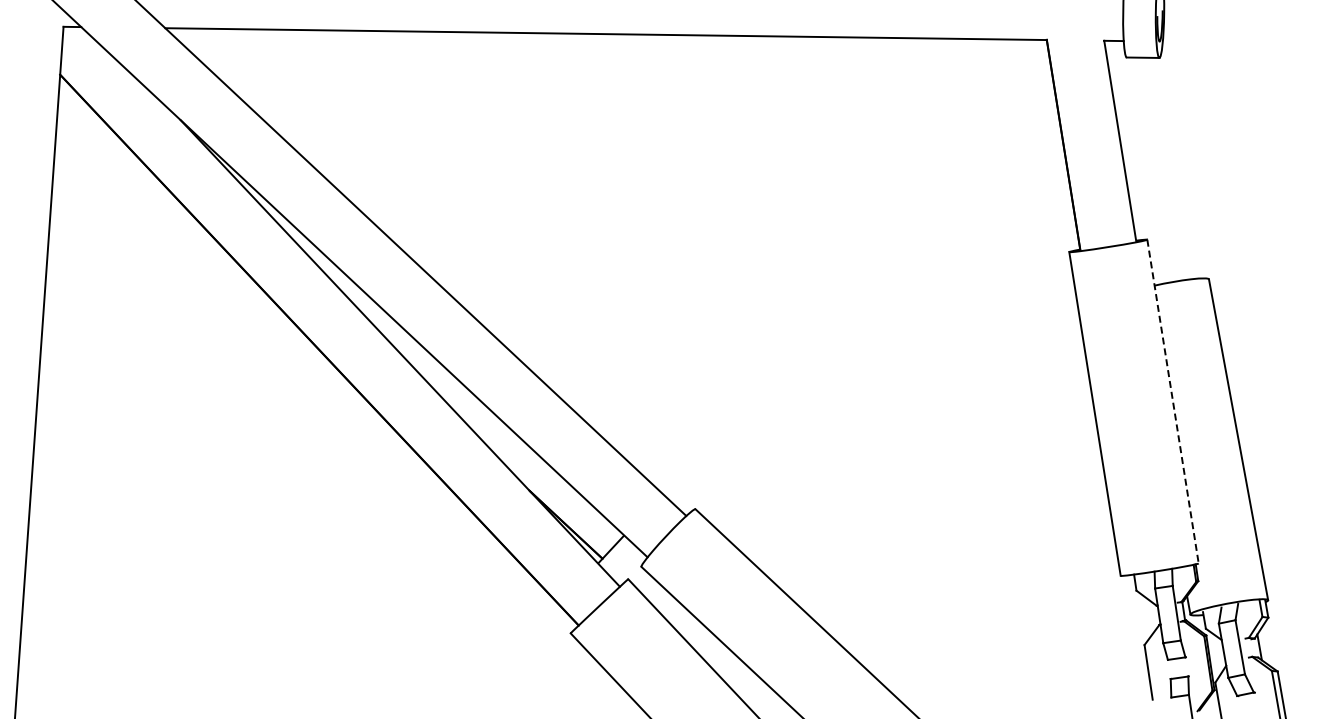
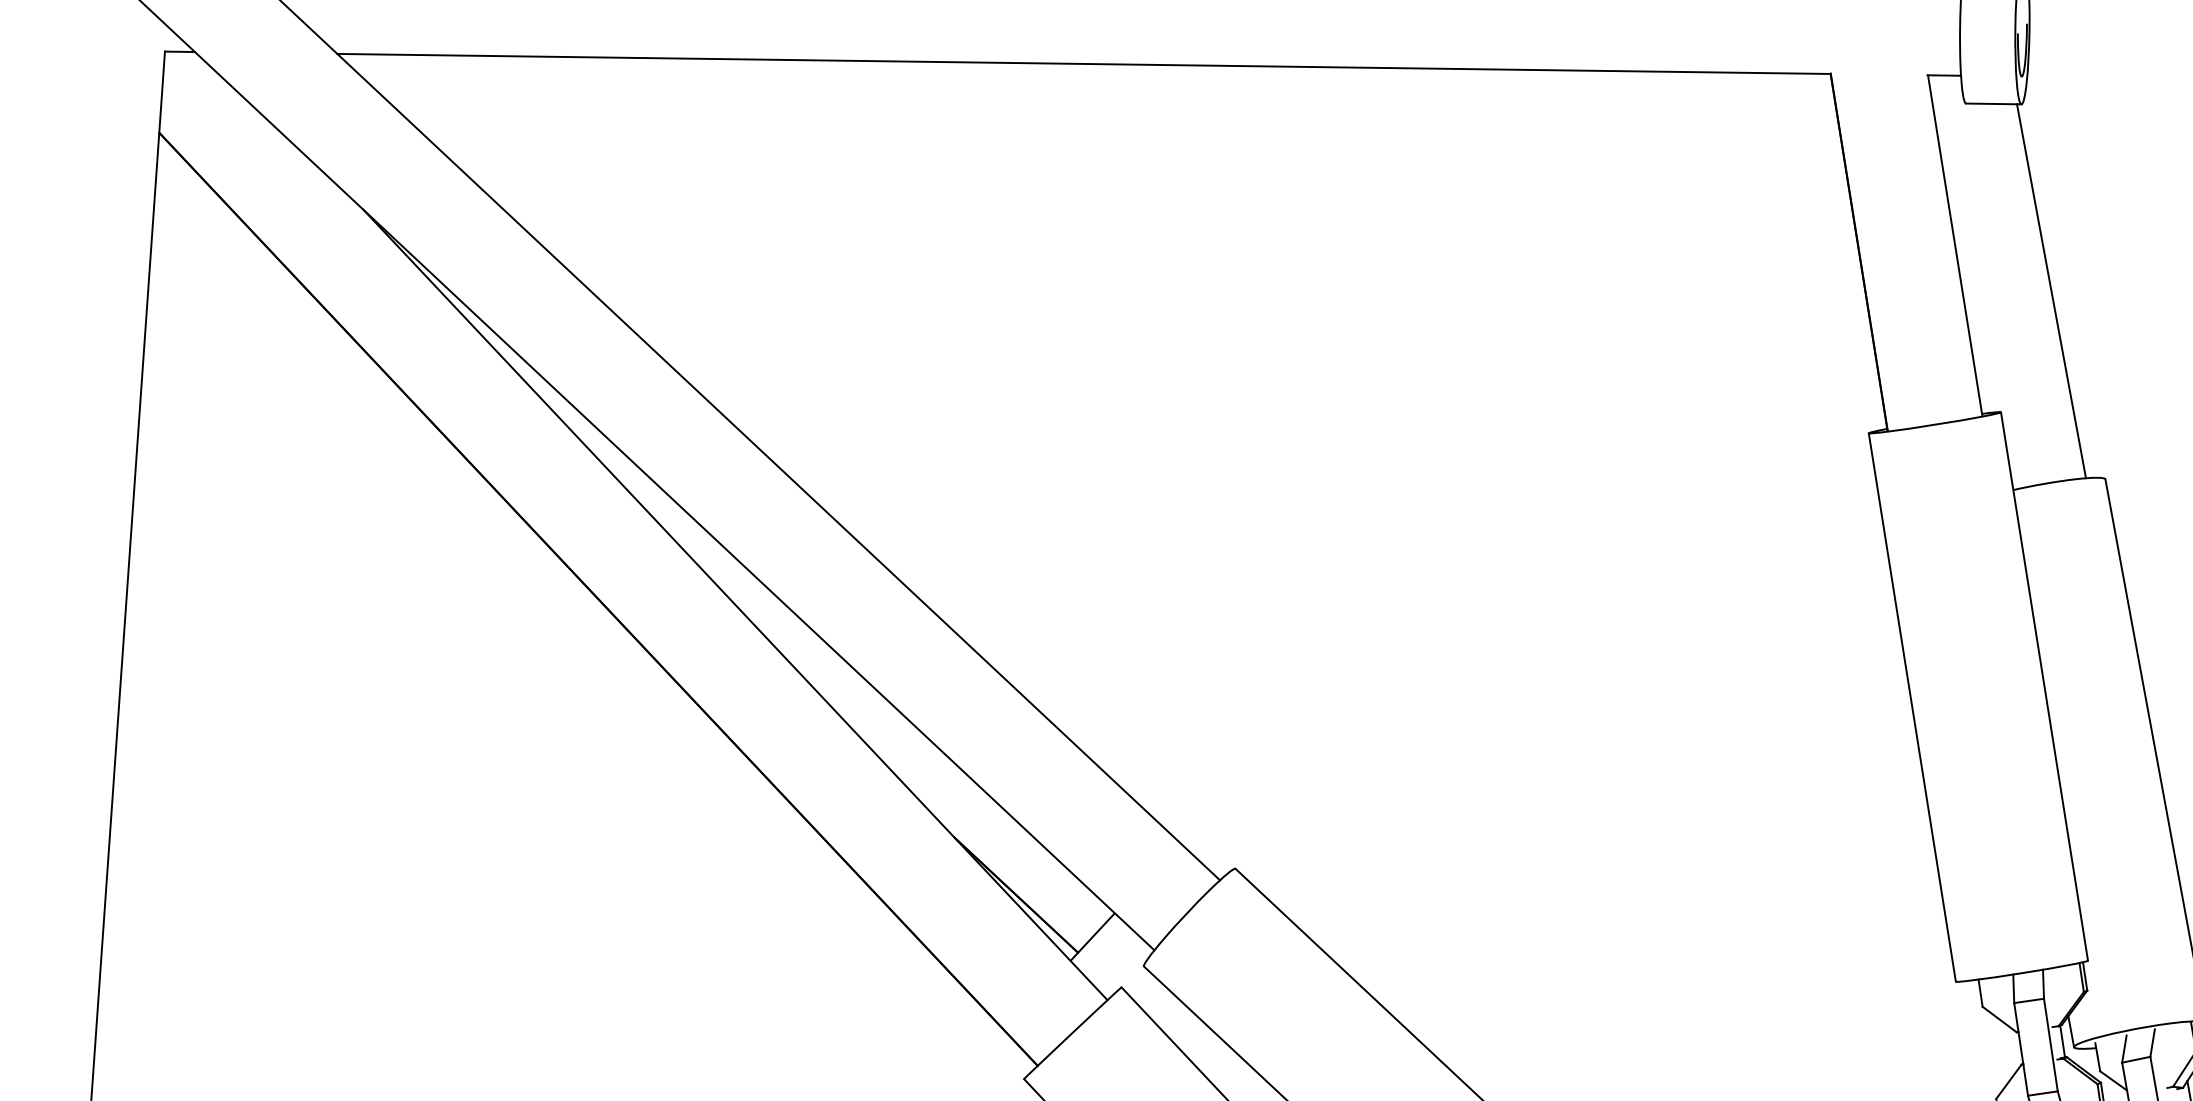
line: (1176, 167) -> (2050, 289), added
line: (1173, 401) -> (2045, 686), dashed -> solid

